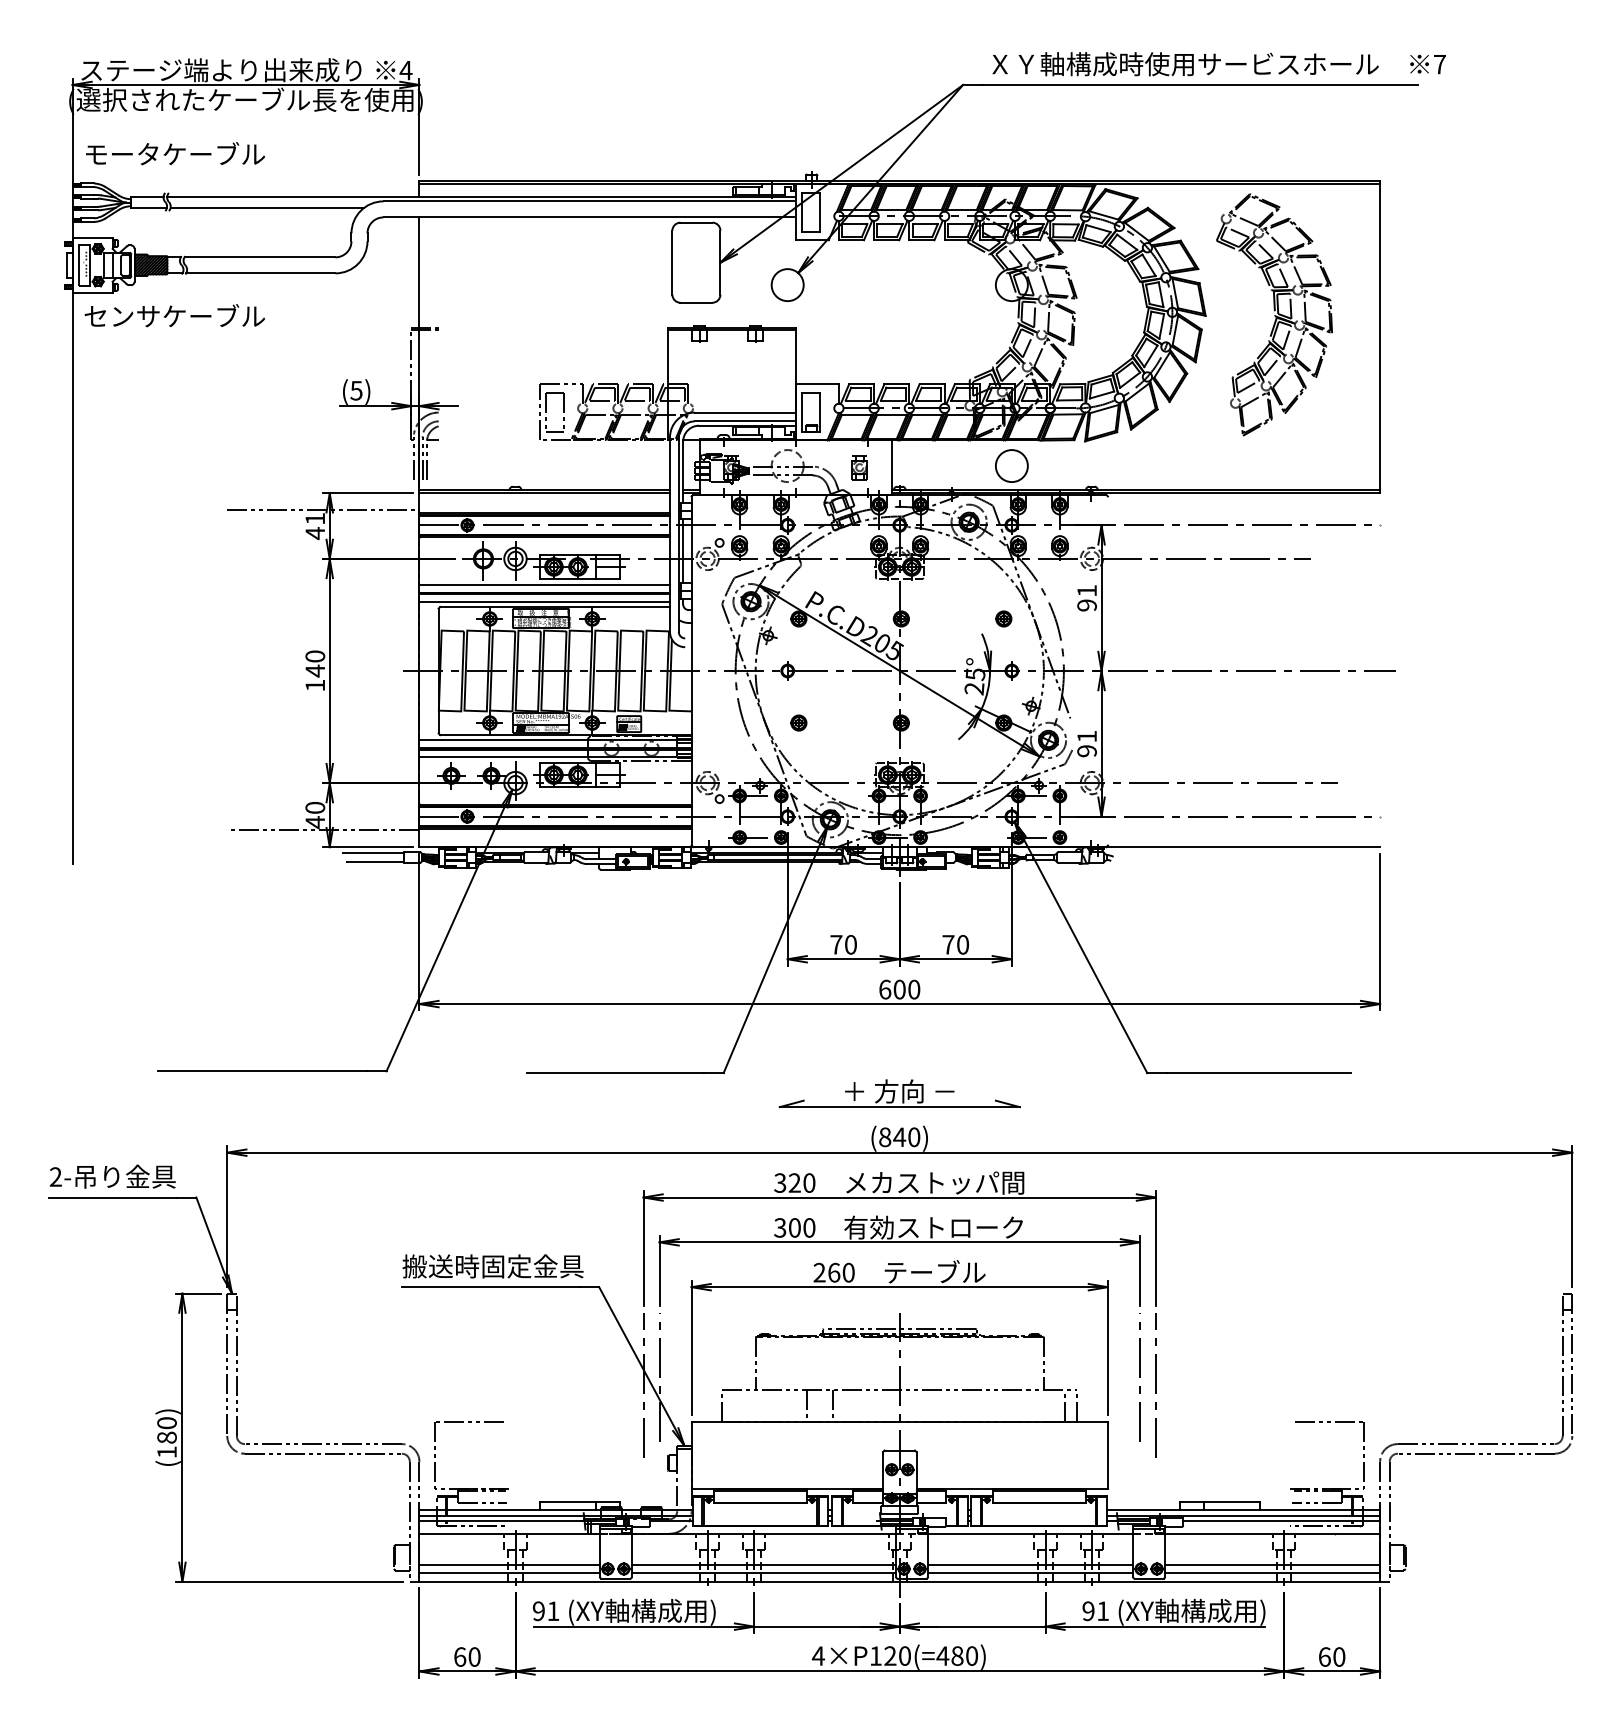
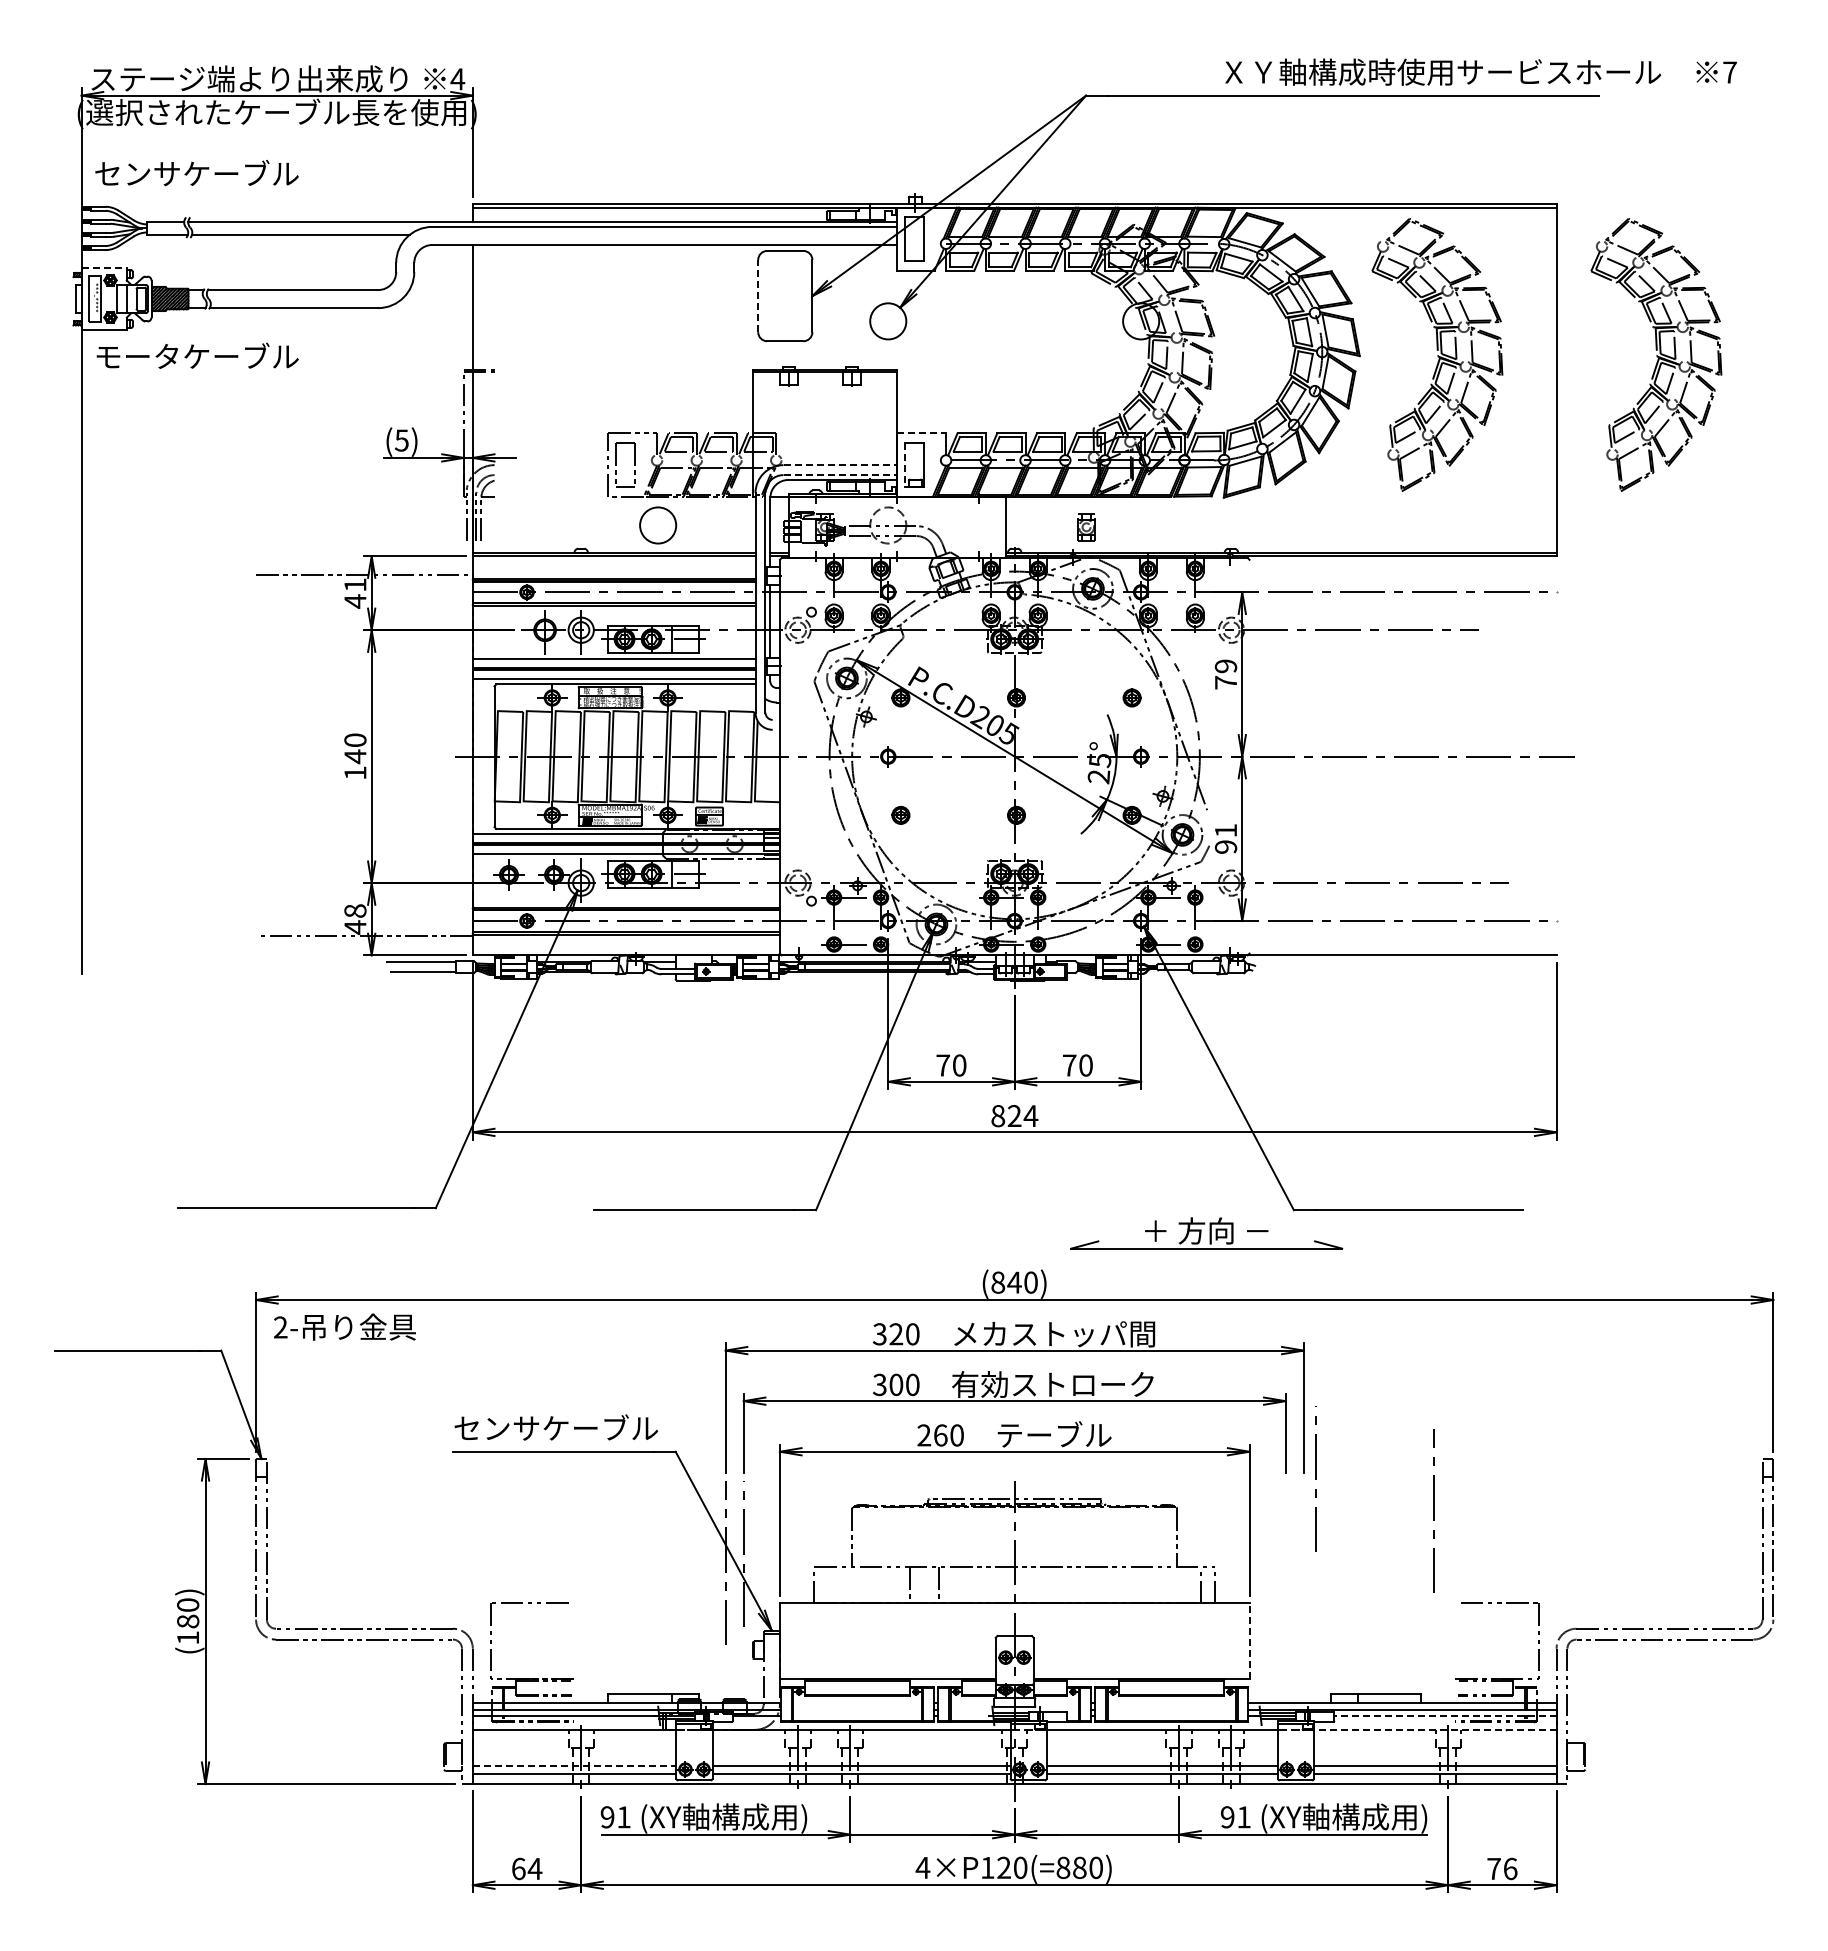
text: (1218, 63) -> (1480, 71), moved
text: (122, 154) -> (137, 173), モータケーブル -> センサケーブル
line: (92, 238) -> (104, 268), solid -> dashed
line: (672, 262) -> (758, 295), solid -> dashed
part: (1468, 314) -> (1656, 354), added
text: (122, 316) -> (137, 356), センサケーブル -> モータケーブル
line: (818, 384) -> (922, 433), solid -> dashed
line: (802, 411) -> (904, 464), solid -> dashed
line: (744, 412) -> (839, 465), solid -> dashed
line: (744, 421) -> (839, 475), solid -> dashed
circle: (1012, 466) -> (658, 525), moved
part: (859, 467) -> (1086, 527), moved
text: (1086, 598) -> (1225, 674), 91 -> 79
text: (315, 807) -> (355, 910), 40 -> 48
text: (899, 989) -> (1014, 1116), 600 -> 824
part: (899, 1093) -> (1206, 1233), moved
text: (112, 1176) -> (344, 1326), moved
text: (492, 1265) -> (555, 1427), 搬送時固定金具 -> センサケーブル
line: (1139, 1377) -> (1315, 1478), moved
line: (1155, 1385) -> (1433, 1510), moved
line: (1107, 1455) -> (1249, 1641), solid -> dashed
line: (1281, 1521) -> (1445, 1715), solid -> dashed
line: (1271, 1533) -> (1434, 1729), solid -> dashed
line: (509, 1565) -> (574, 1765), solid -> dashed
text: (942, 1655) -> (1062, 1867), 4×P120(=480) -> 4×P120(=880)
text: (474, 1656) -> (534, 1868), 60 -> 64
text: (1332, 1656) -> (1502, 1868), 60 -> 76

